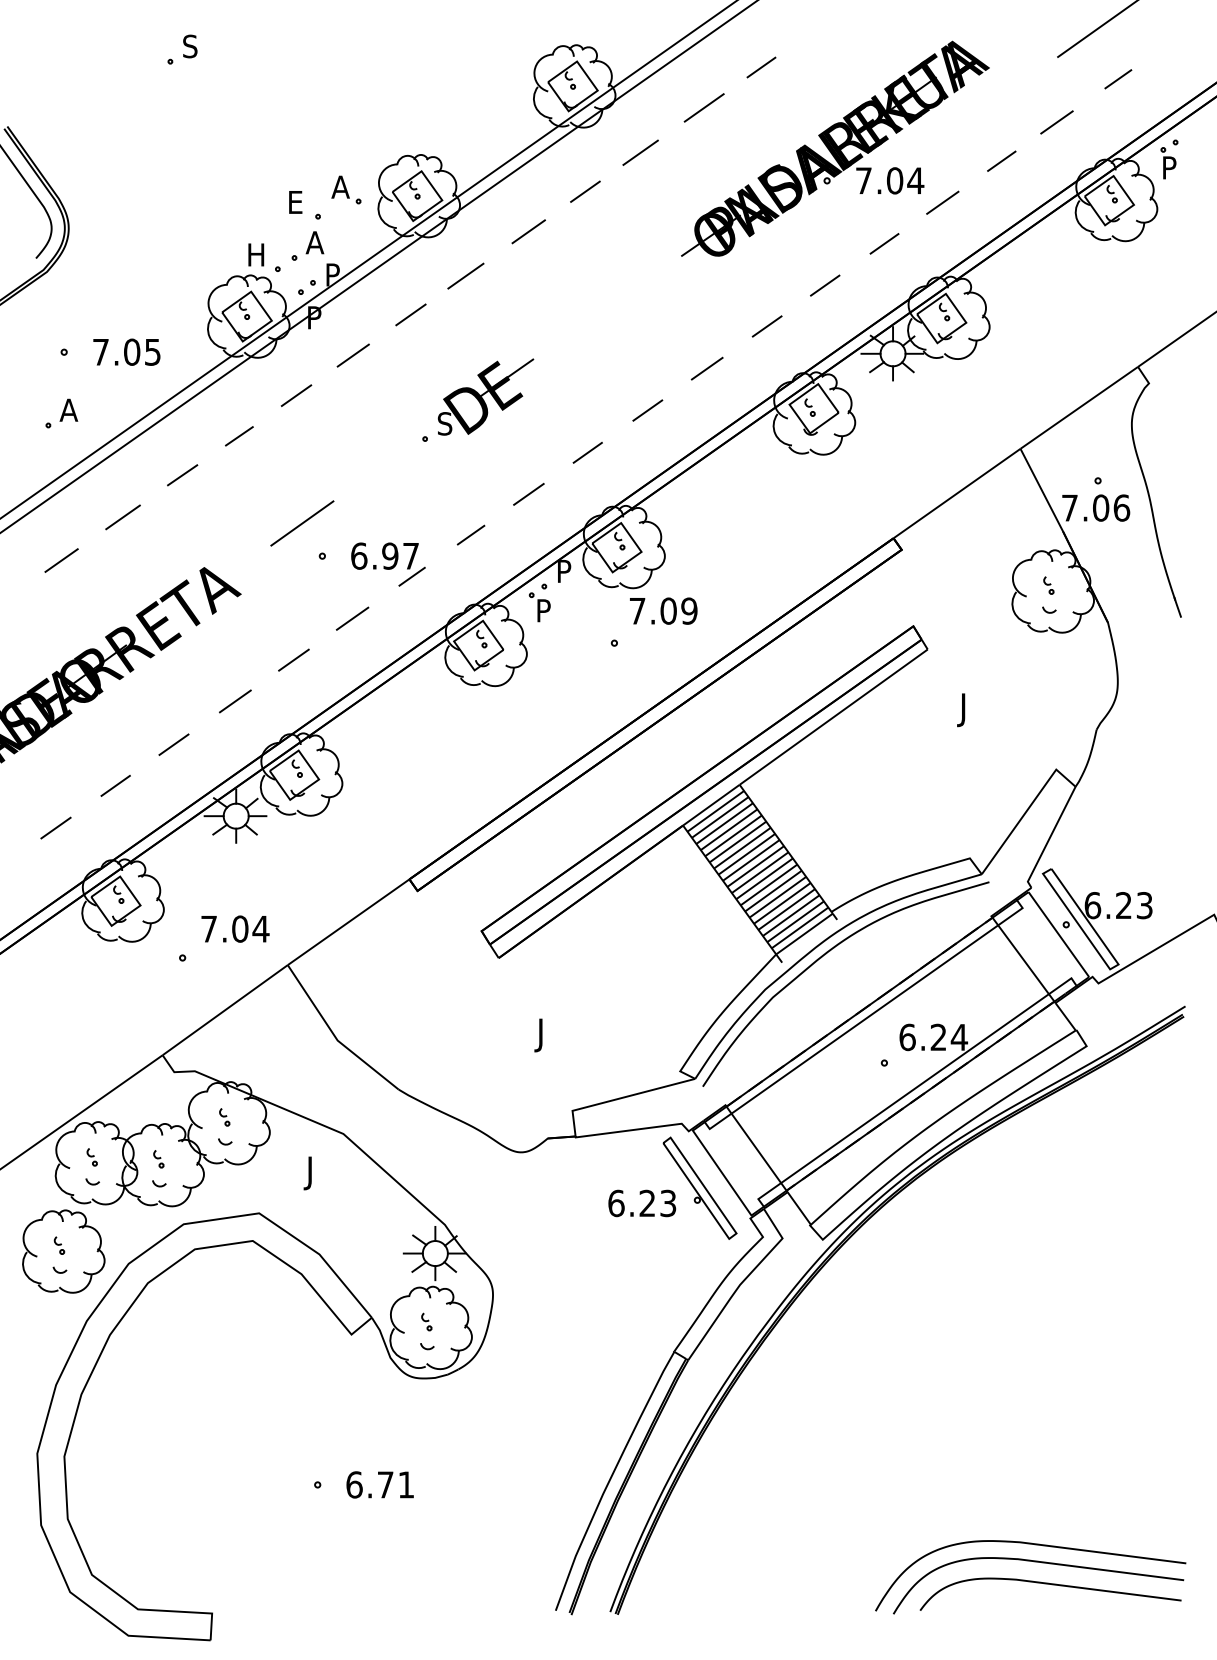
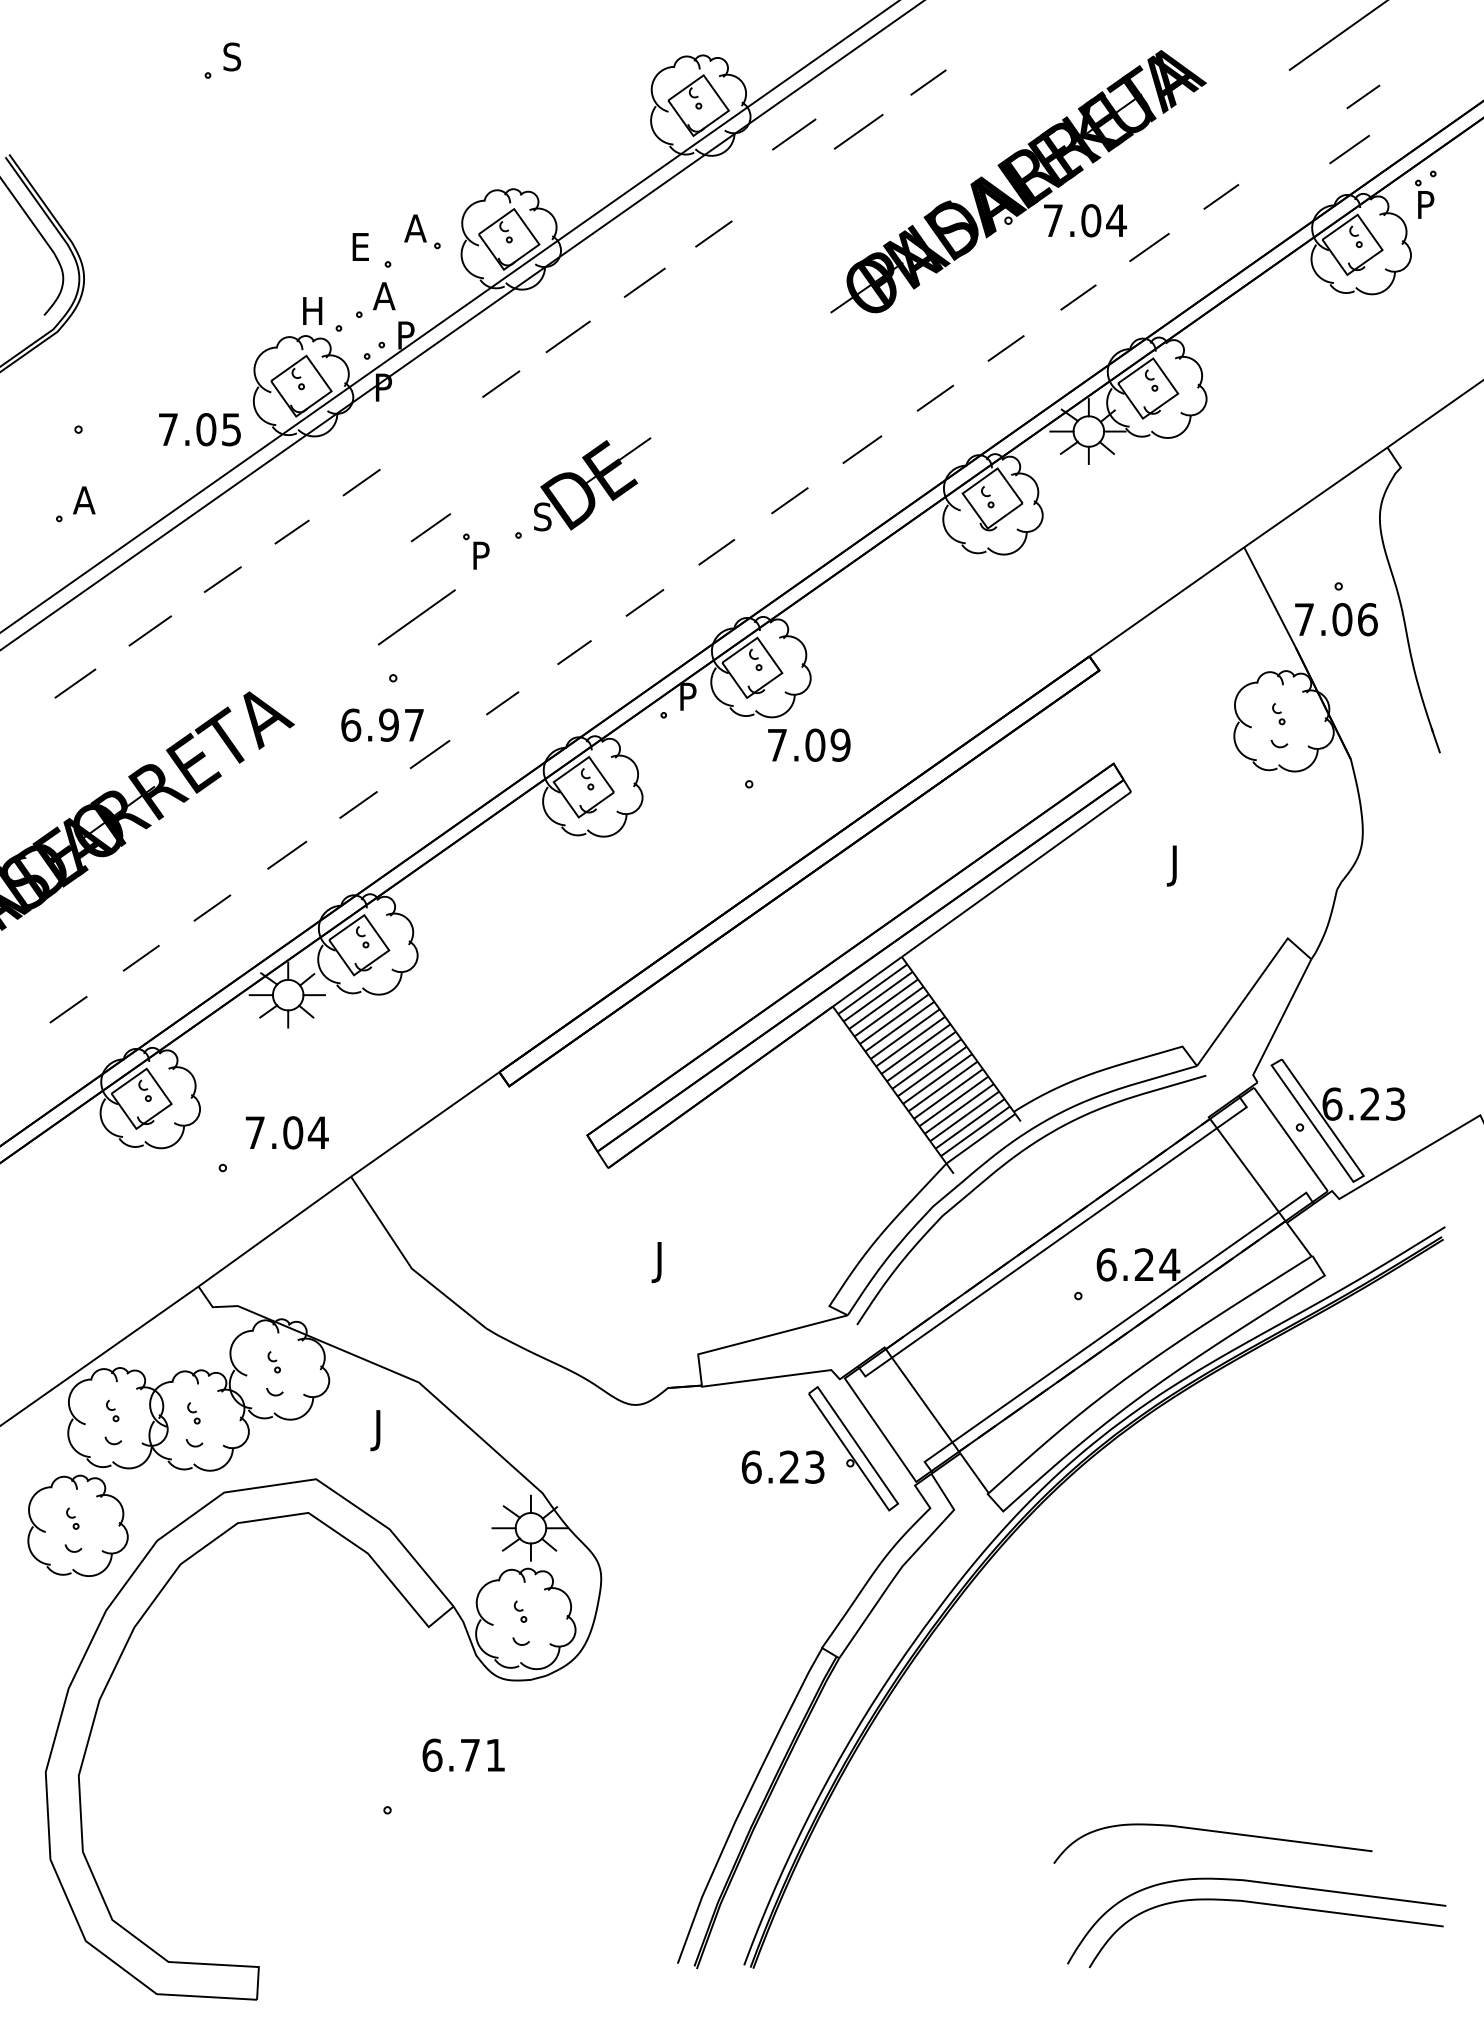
line: (1056, 122) -> (1349, 149), moved
line: (640, 152) -> (794, 134), moved
text: (126, 352) -> (199, 429), moved
line: (352, 355) -> (430, 527), moved
line: (302, 523) -> (416, 617), moved
text: (384, 555) -> (382, 724), moved
part: (539, 607) -> (476, 551), moved
text: (380, 1484) -> (463, 1754), moved
curve: (1051, 1585) -> (1213, 1832), moved

